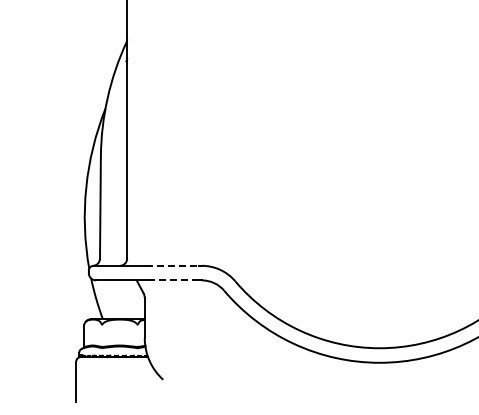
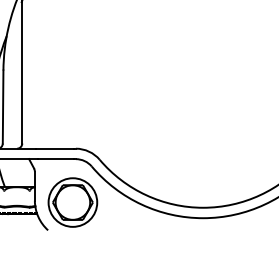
line: (172, 265) -> (54, 148), dashed -> solid
line: (173, 280) -> (55, 159), dashed -> solid
part: (197, 340) -> (72, 202), added

